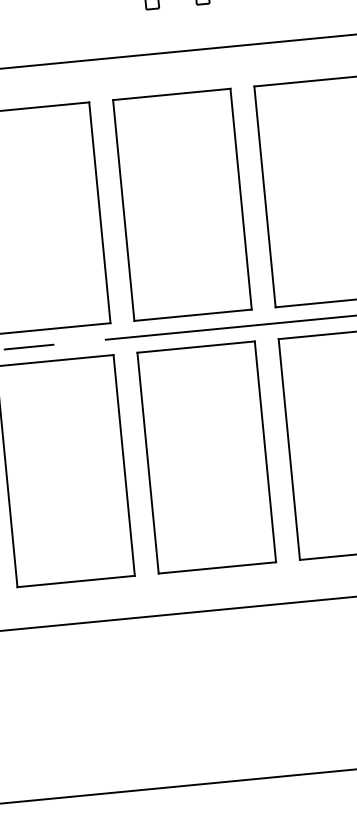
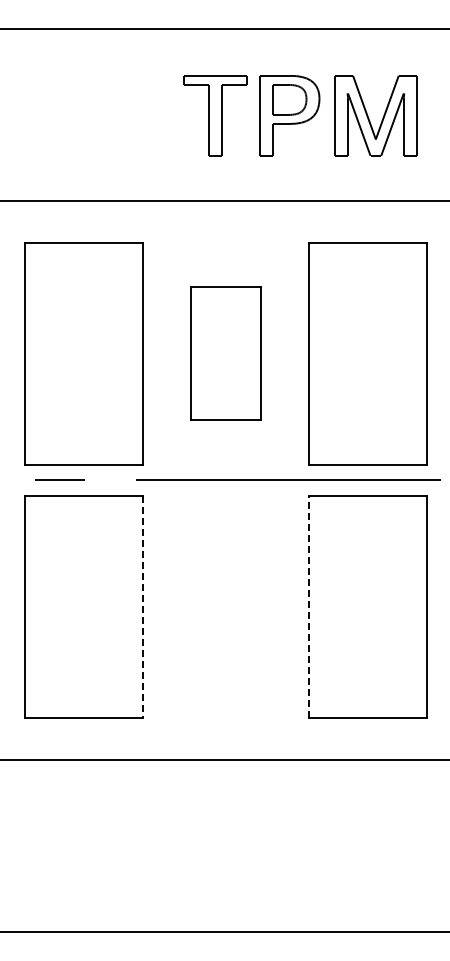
part: (181, 204) -> (225, 353), size x0.6
line: (289, 449) -> (309, 607), solid -> dashed
part: (206, 456) -> (225, 606), removed
line: (124, 465) -> (143, 607), solid -> dashed

